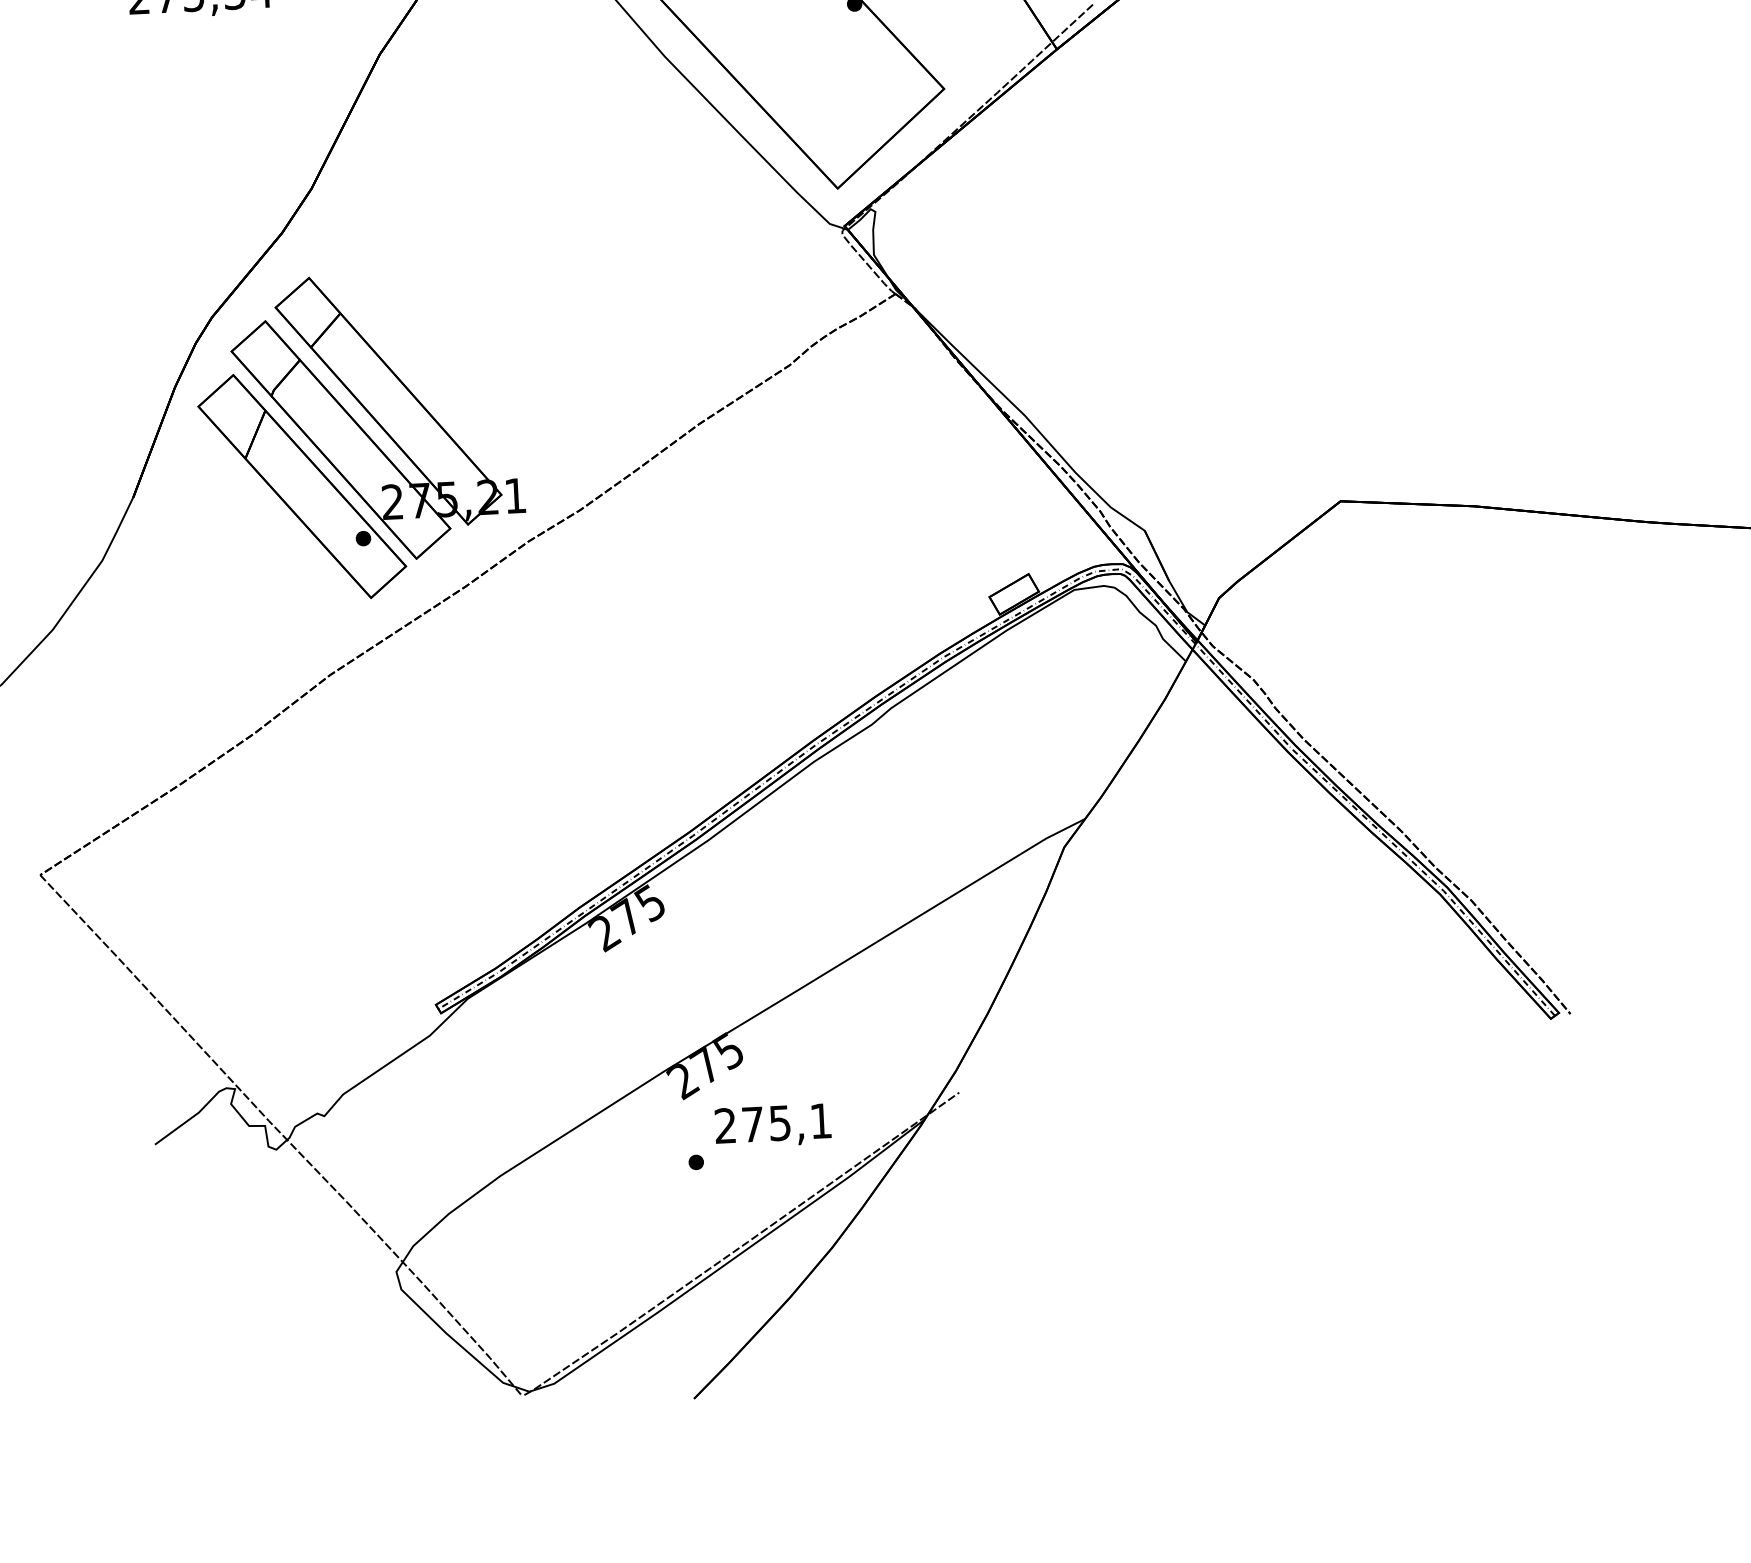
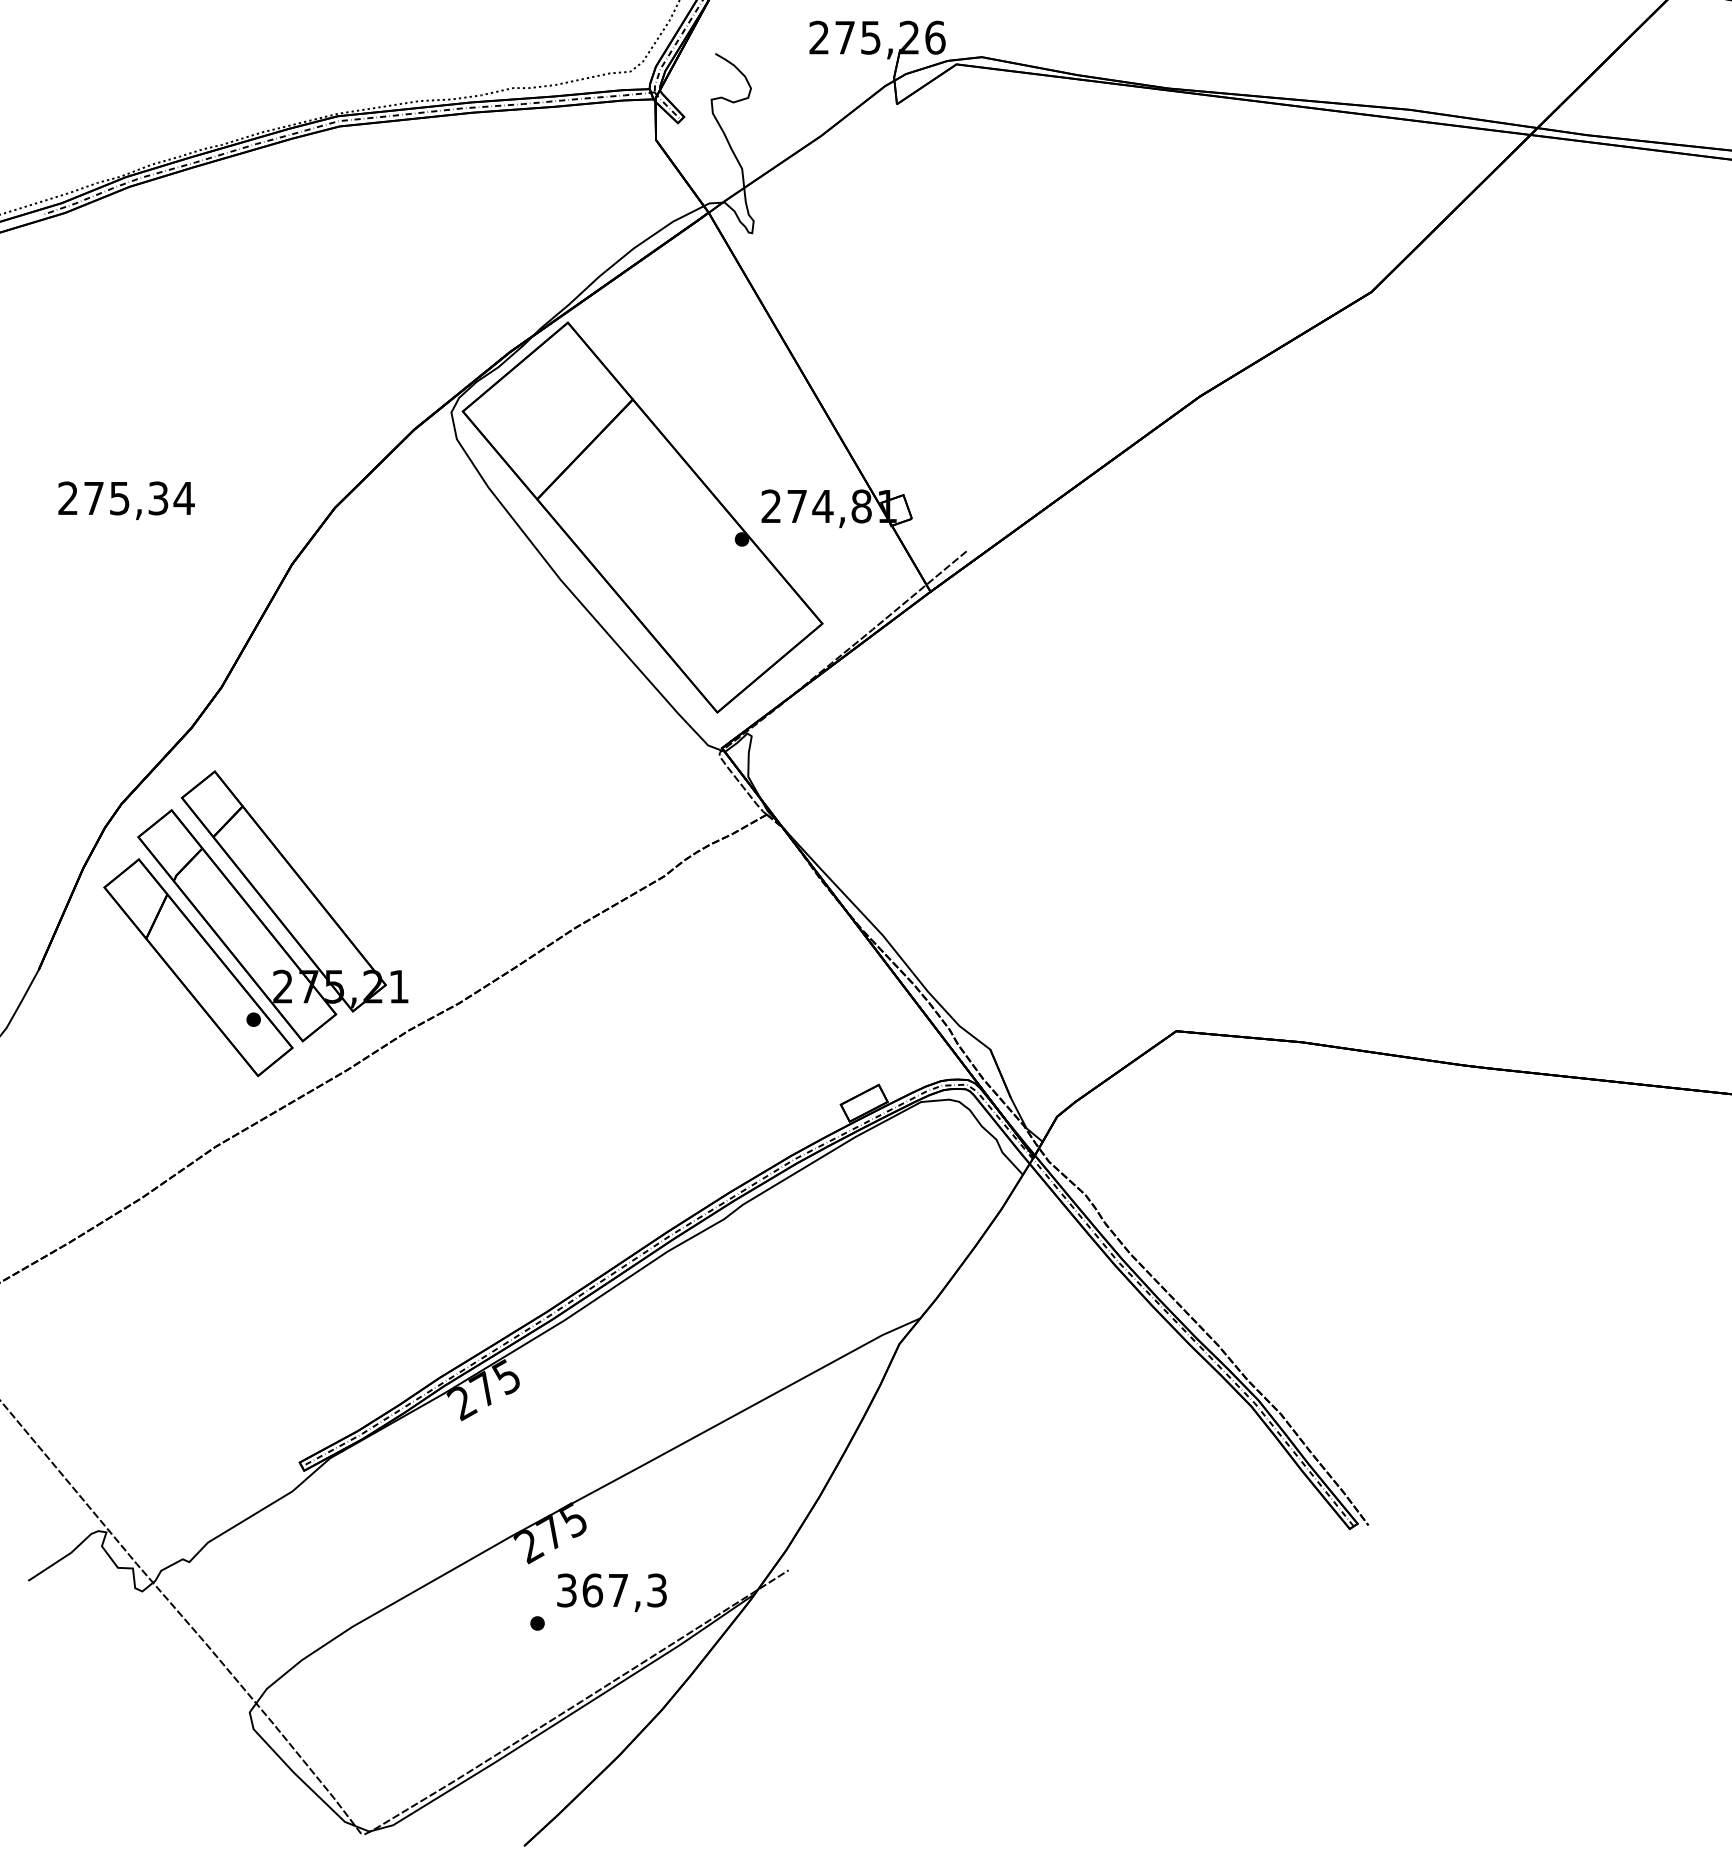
text: (772, 1123) -> (611, 1590), 275,1 -> 367,3

